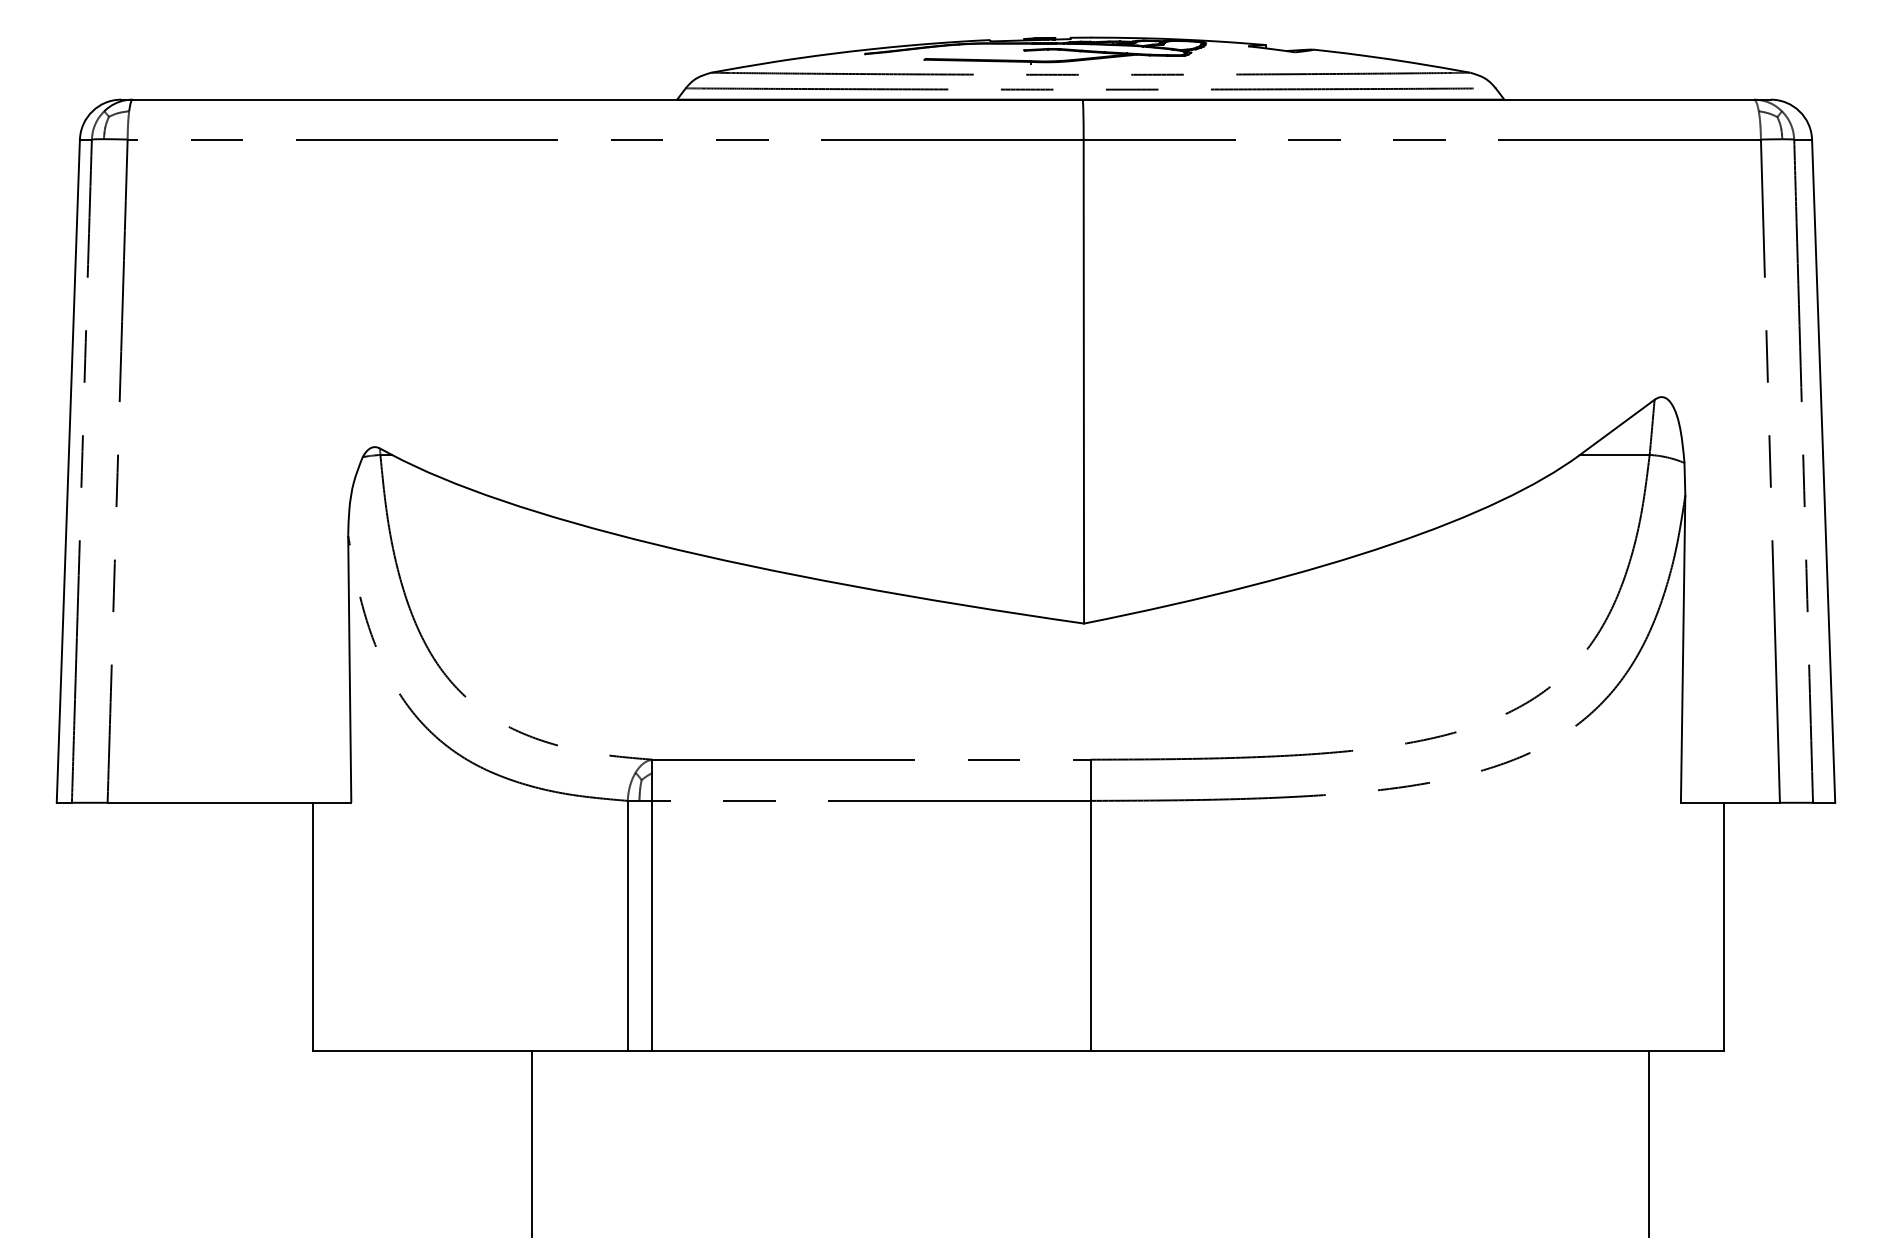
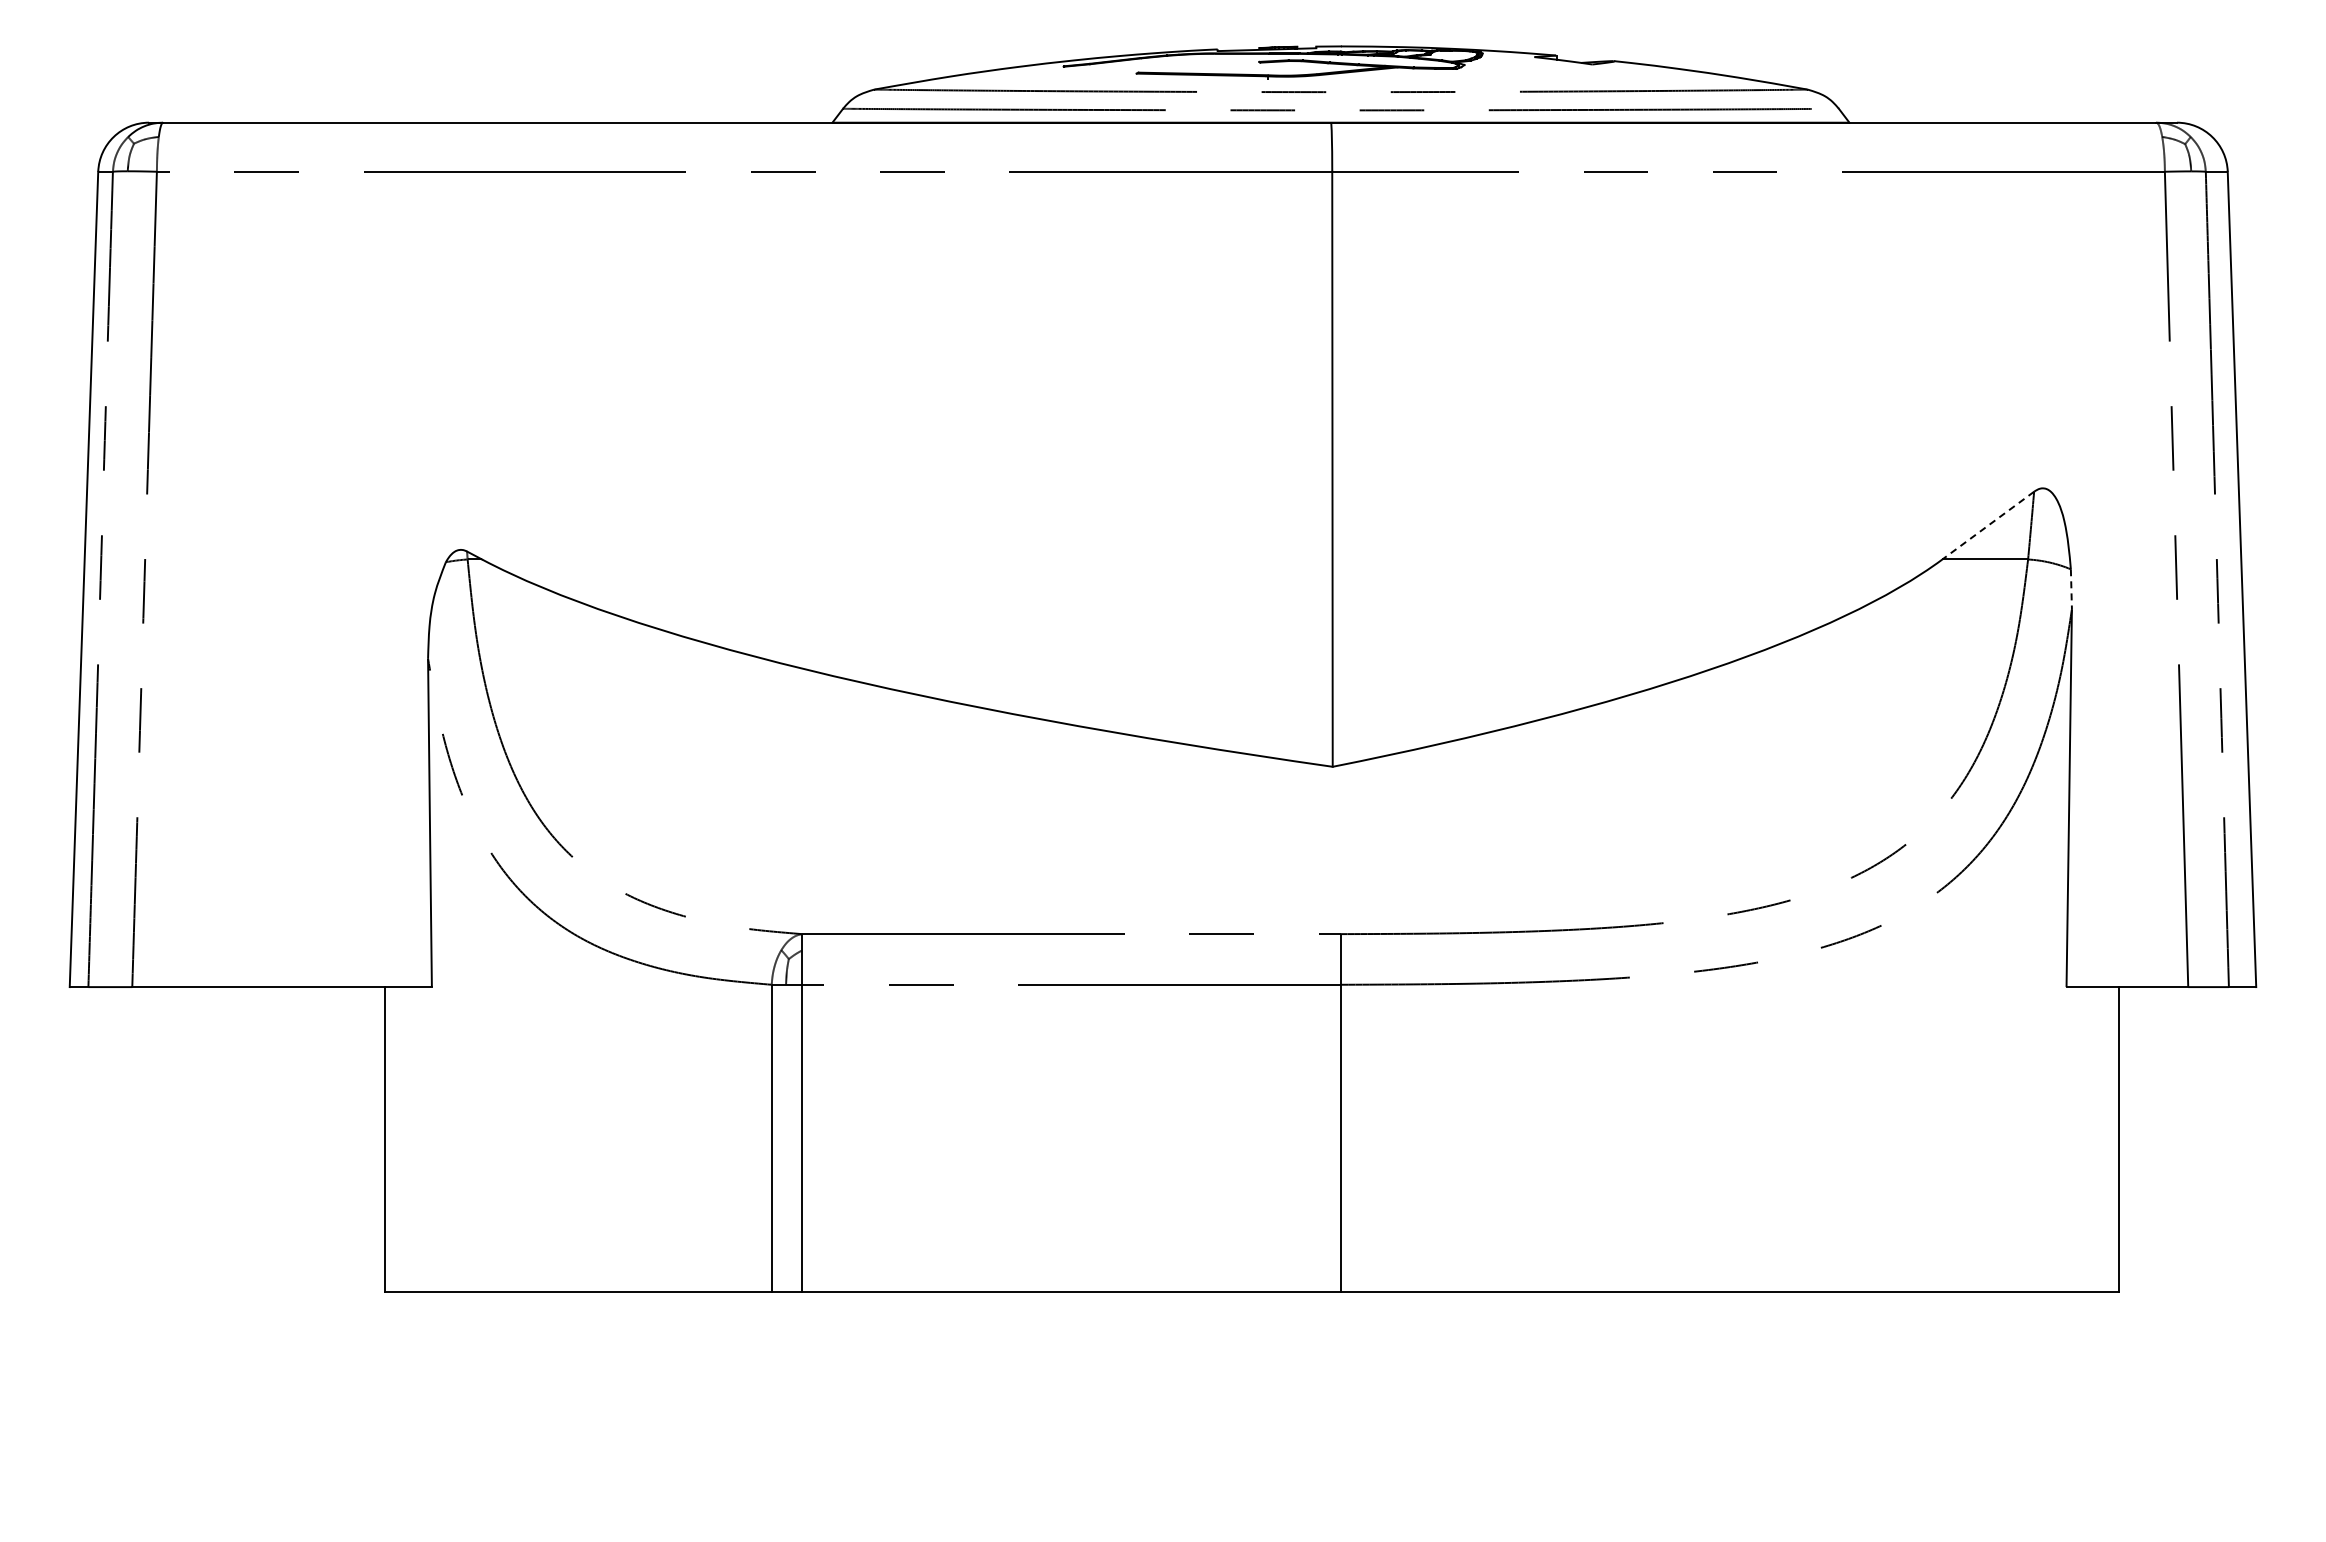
line: (1616, 427) -> (1987, 525), solid -> dashed
line: (1684, 479) -> (2071, 589), solid -> dashed
line: (532, 1143) -> (654, 1406), removed
line: (1649, 1143) -> (2027, 1406), removed

